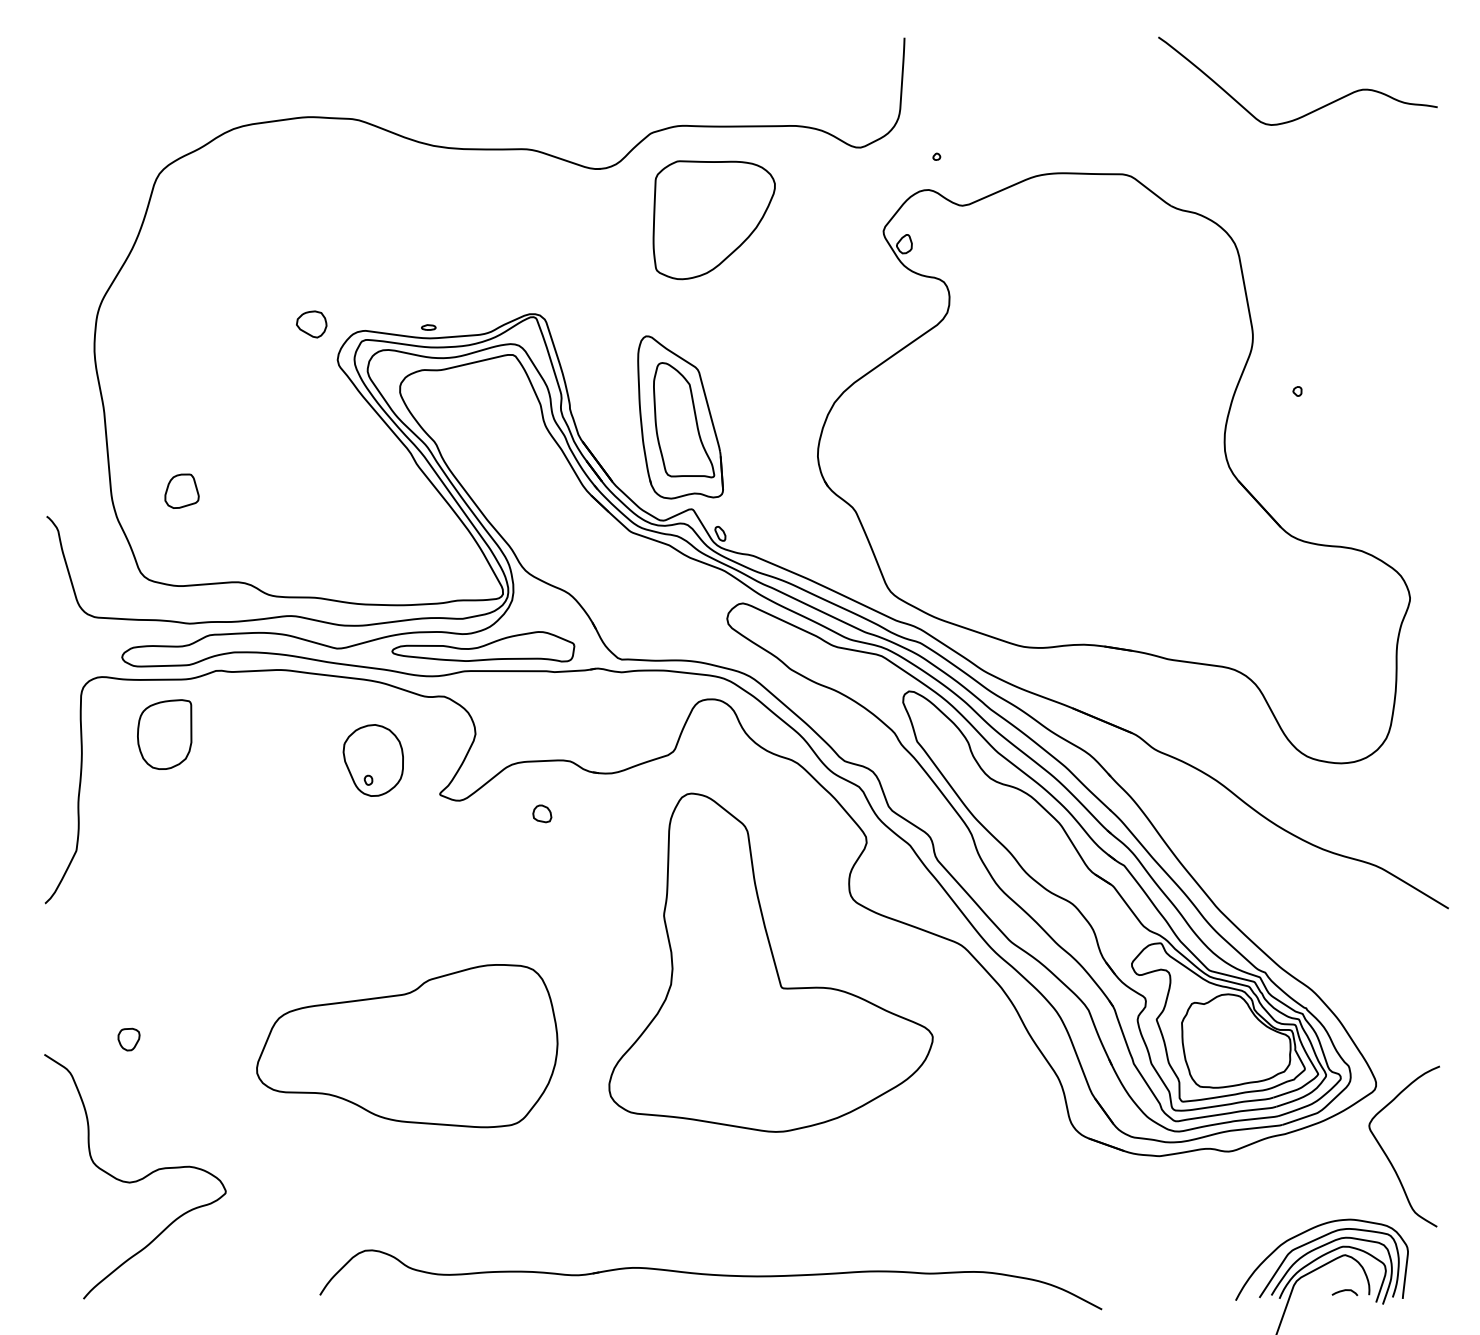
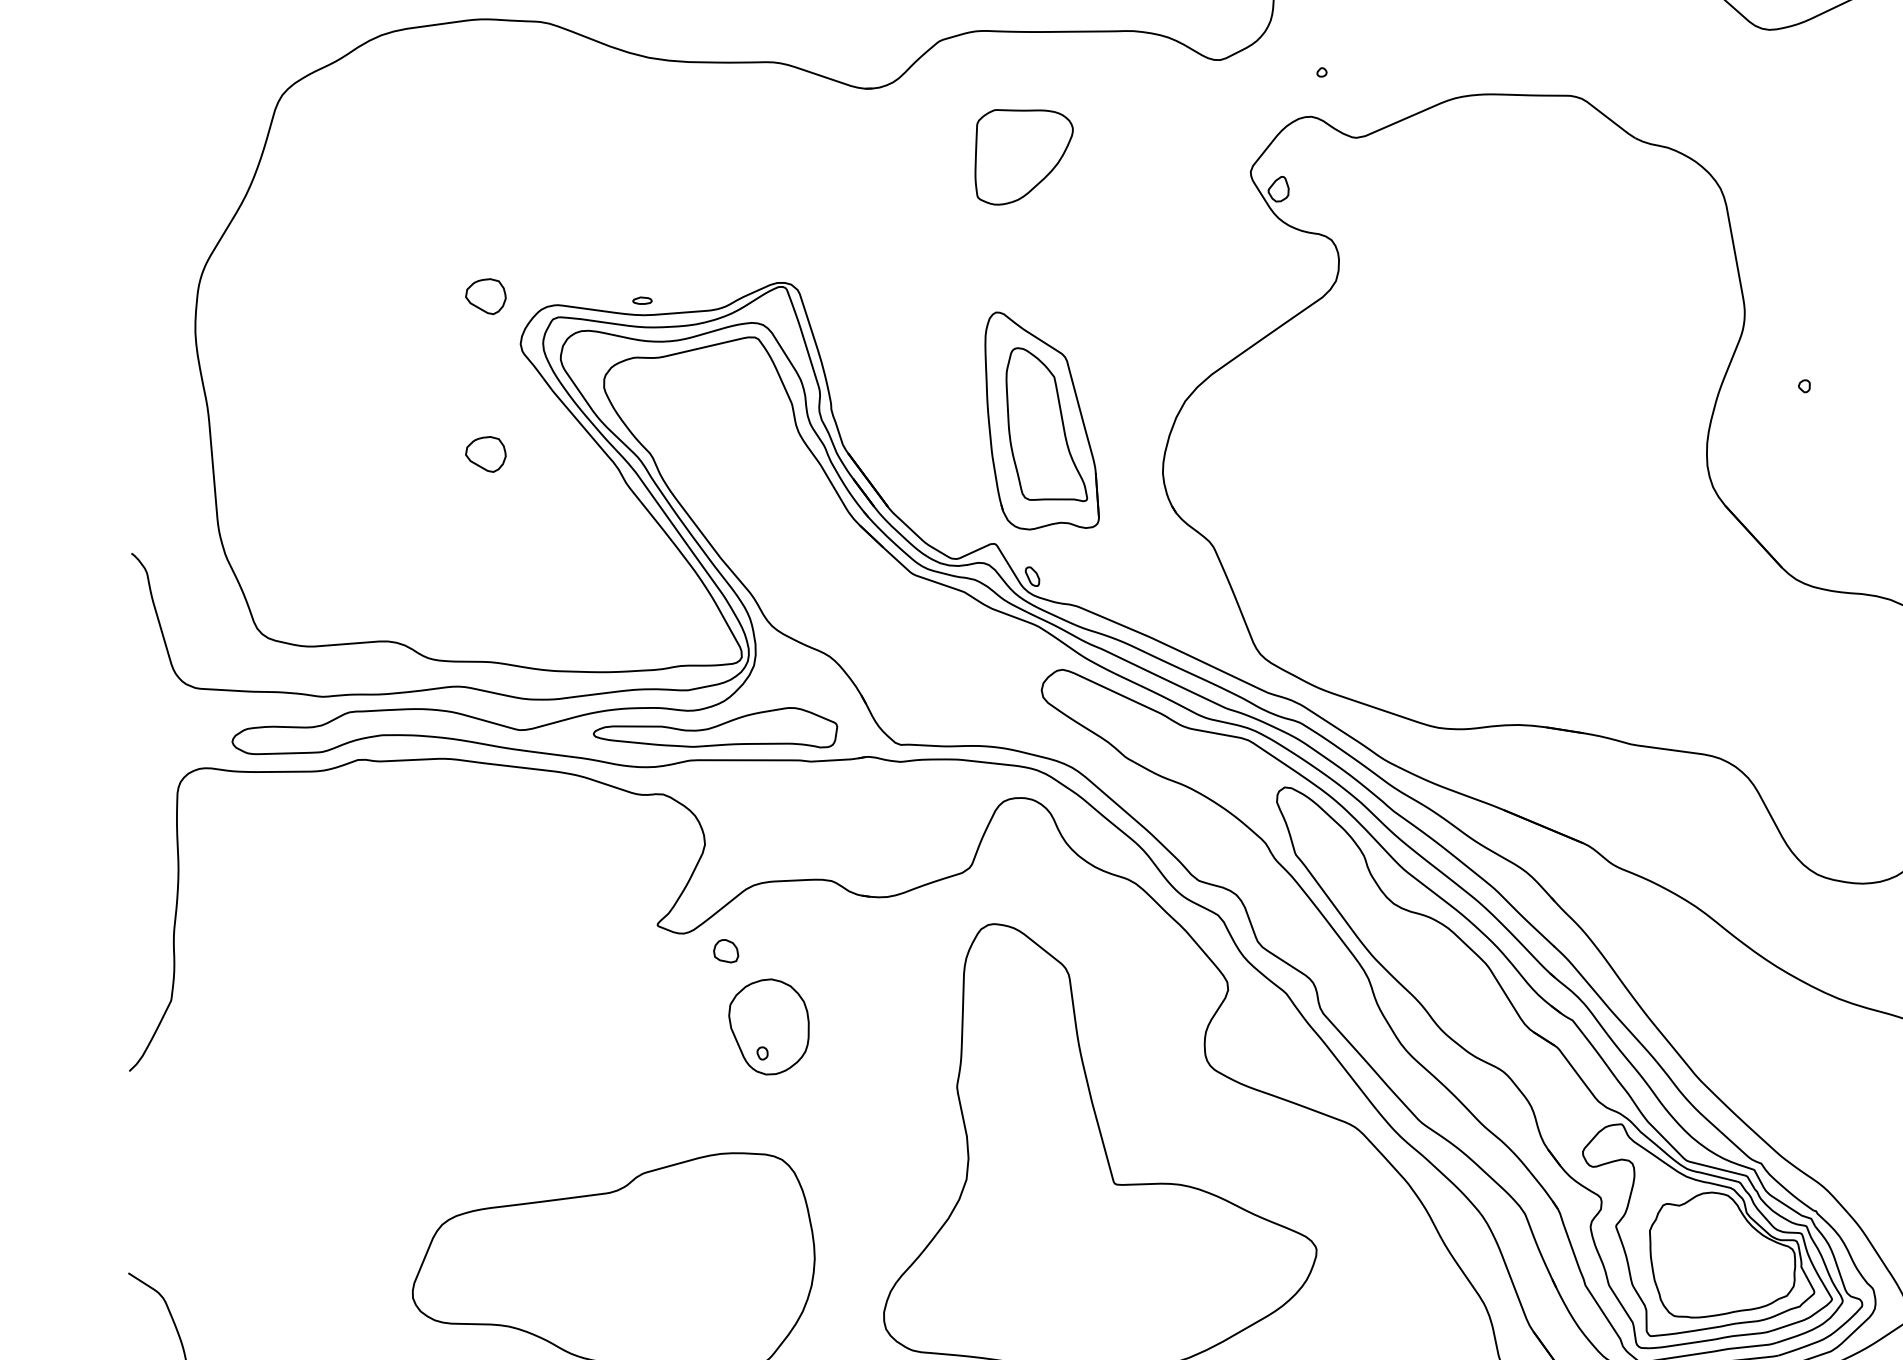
part: (713, 220) -> (1023, 157), size x0.6
part: (680, 417) -> (1042, 421), moved
part: (311, 442) -> (485, 454), added
part: (181, 490) -> (311, 518), removed
part: (164, 734) -> (289, 845), removed
part: (372, 760) -> (767, 1026), moved
part: (542, 813) -> (726, 950), moved
part: (128, 1039) -> (240, 1252), removed

